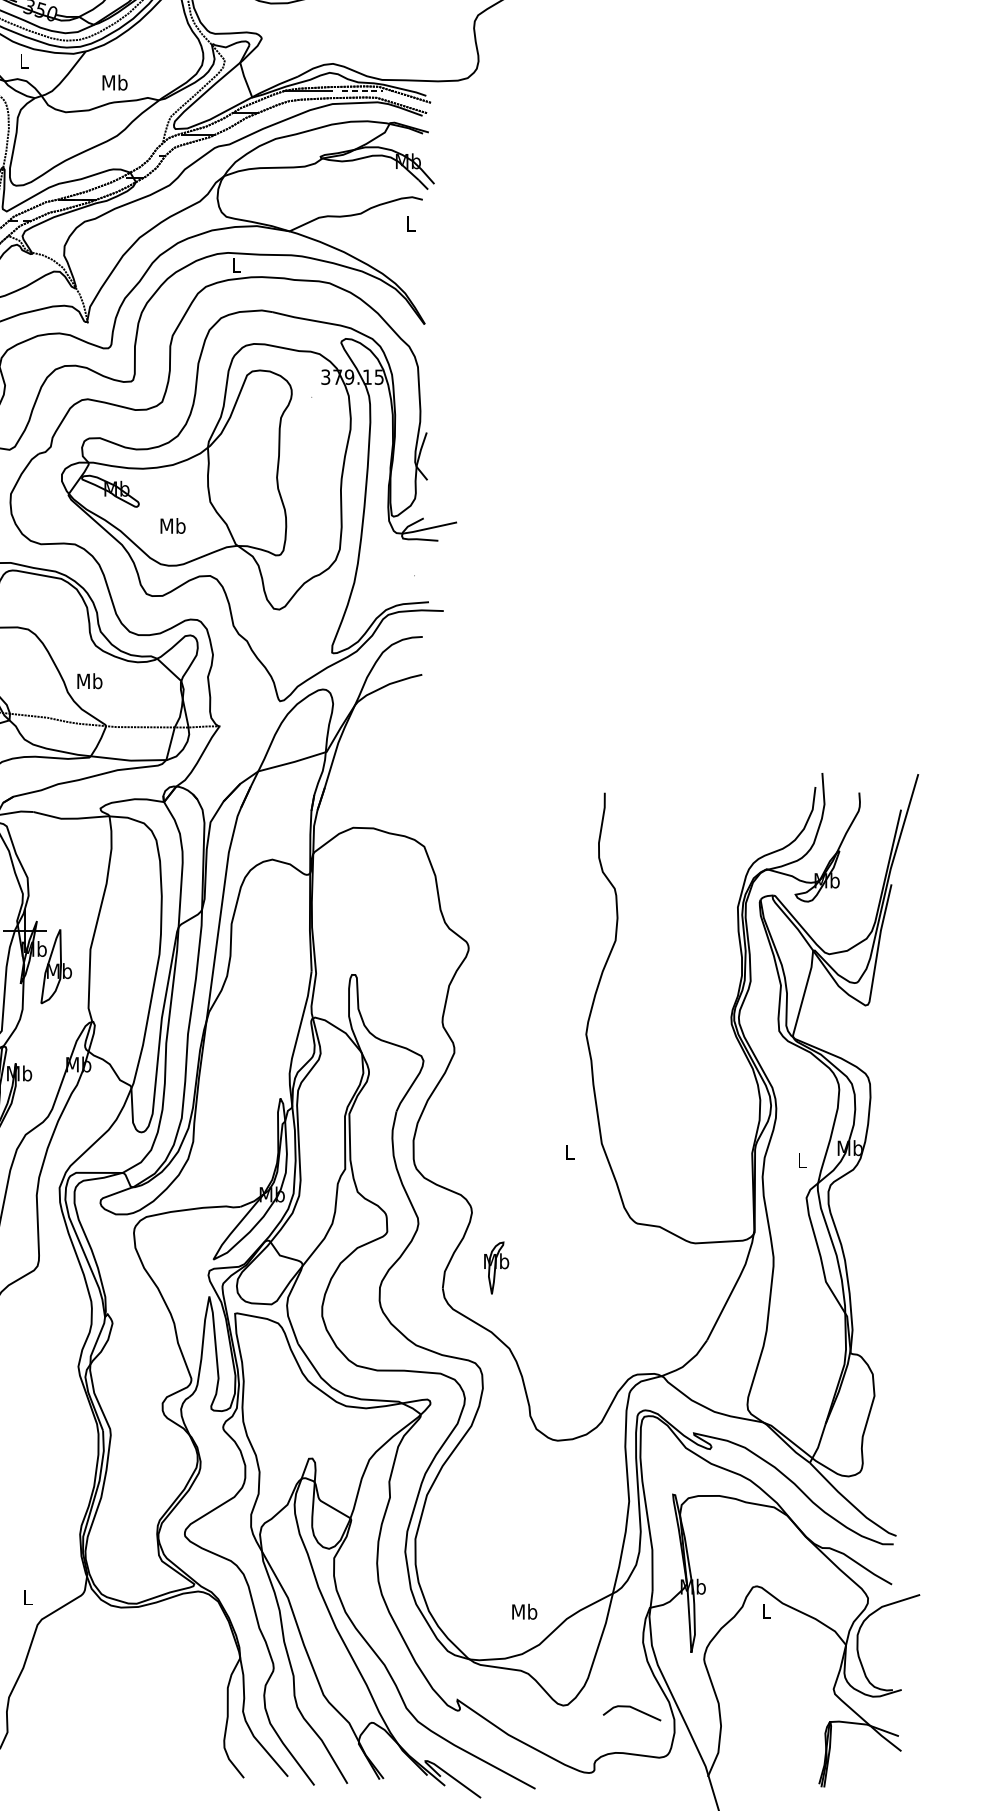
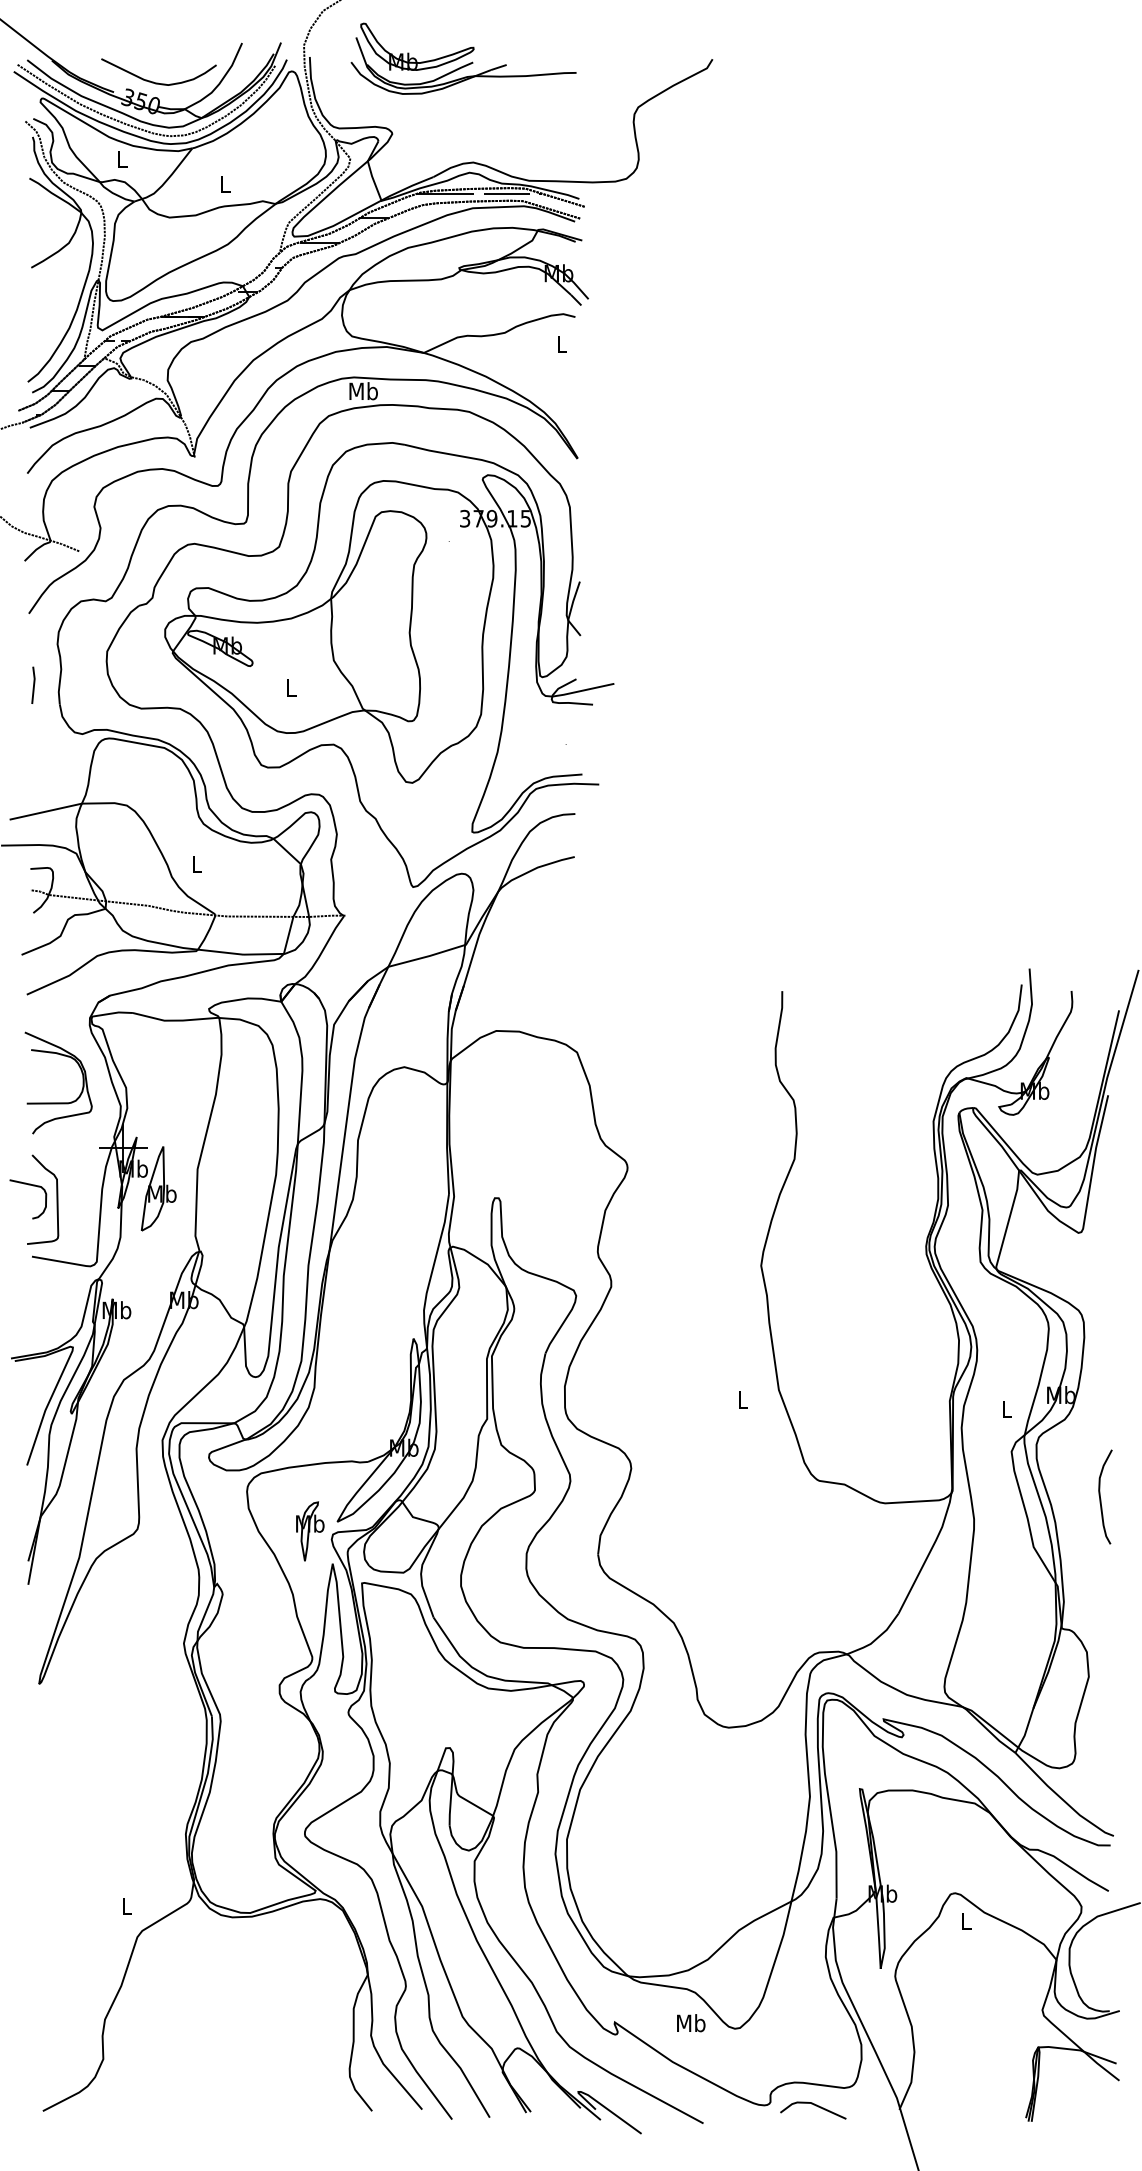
text: (115, 82) -> (225, 183), Mb -> L
line: (363, 91) -> (507, 193), dashed -> solid
text: (236, 265) -> (363, 391), L -> Mb
text: (173, 525) -> (291, 687), Mb -> L
text: (89, 681) -> (196, 864), Mb -> L
curve: (885, 1239) -> (1101, 1498), added
part: (496, 1268) -> (310, 1531), moved
text: (524, 1612) -> (691, 2023), moved
line: (632, 1708) -> (813, 2105), moved

